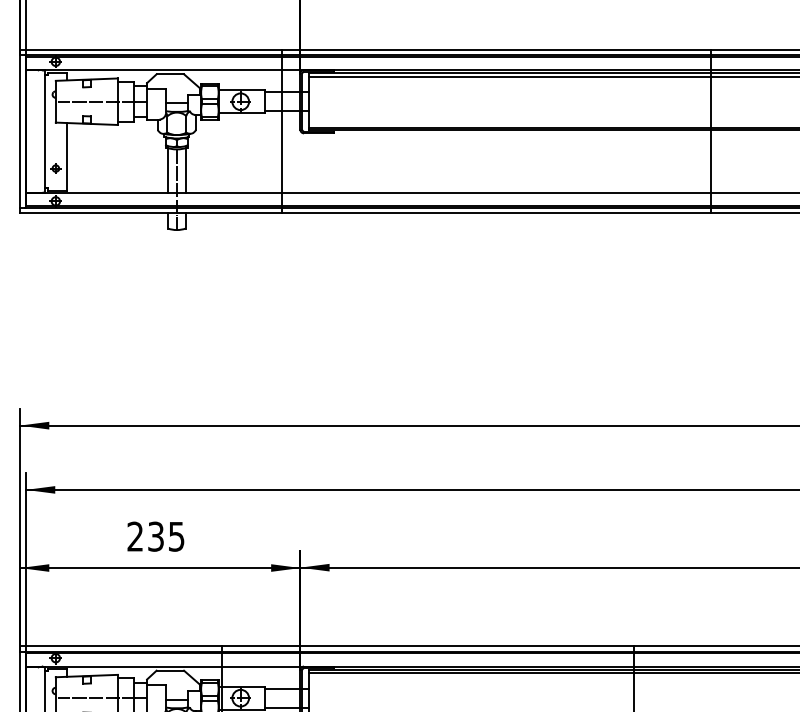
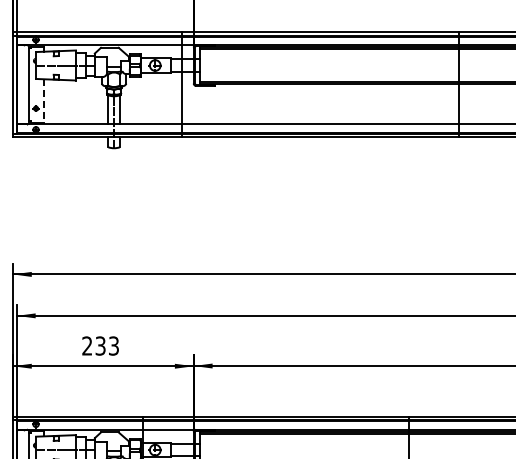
line: (67, 157) -> (43, 101), solid -> dashed
text: (175, 535) -> (113, 345), 235 -> 233

